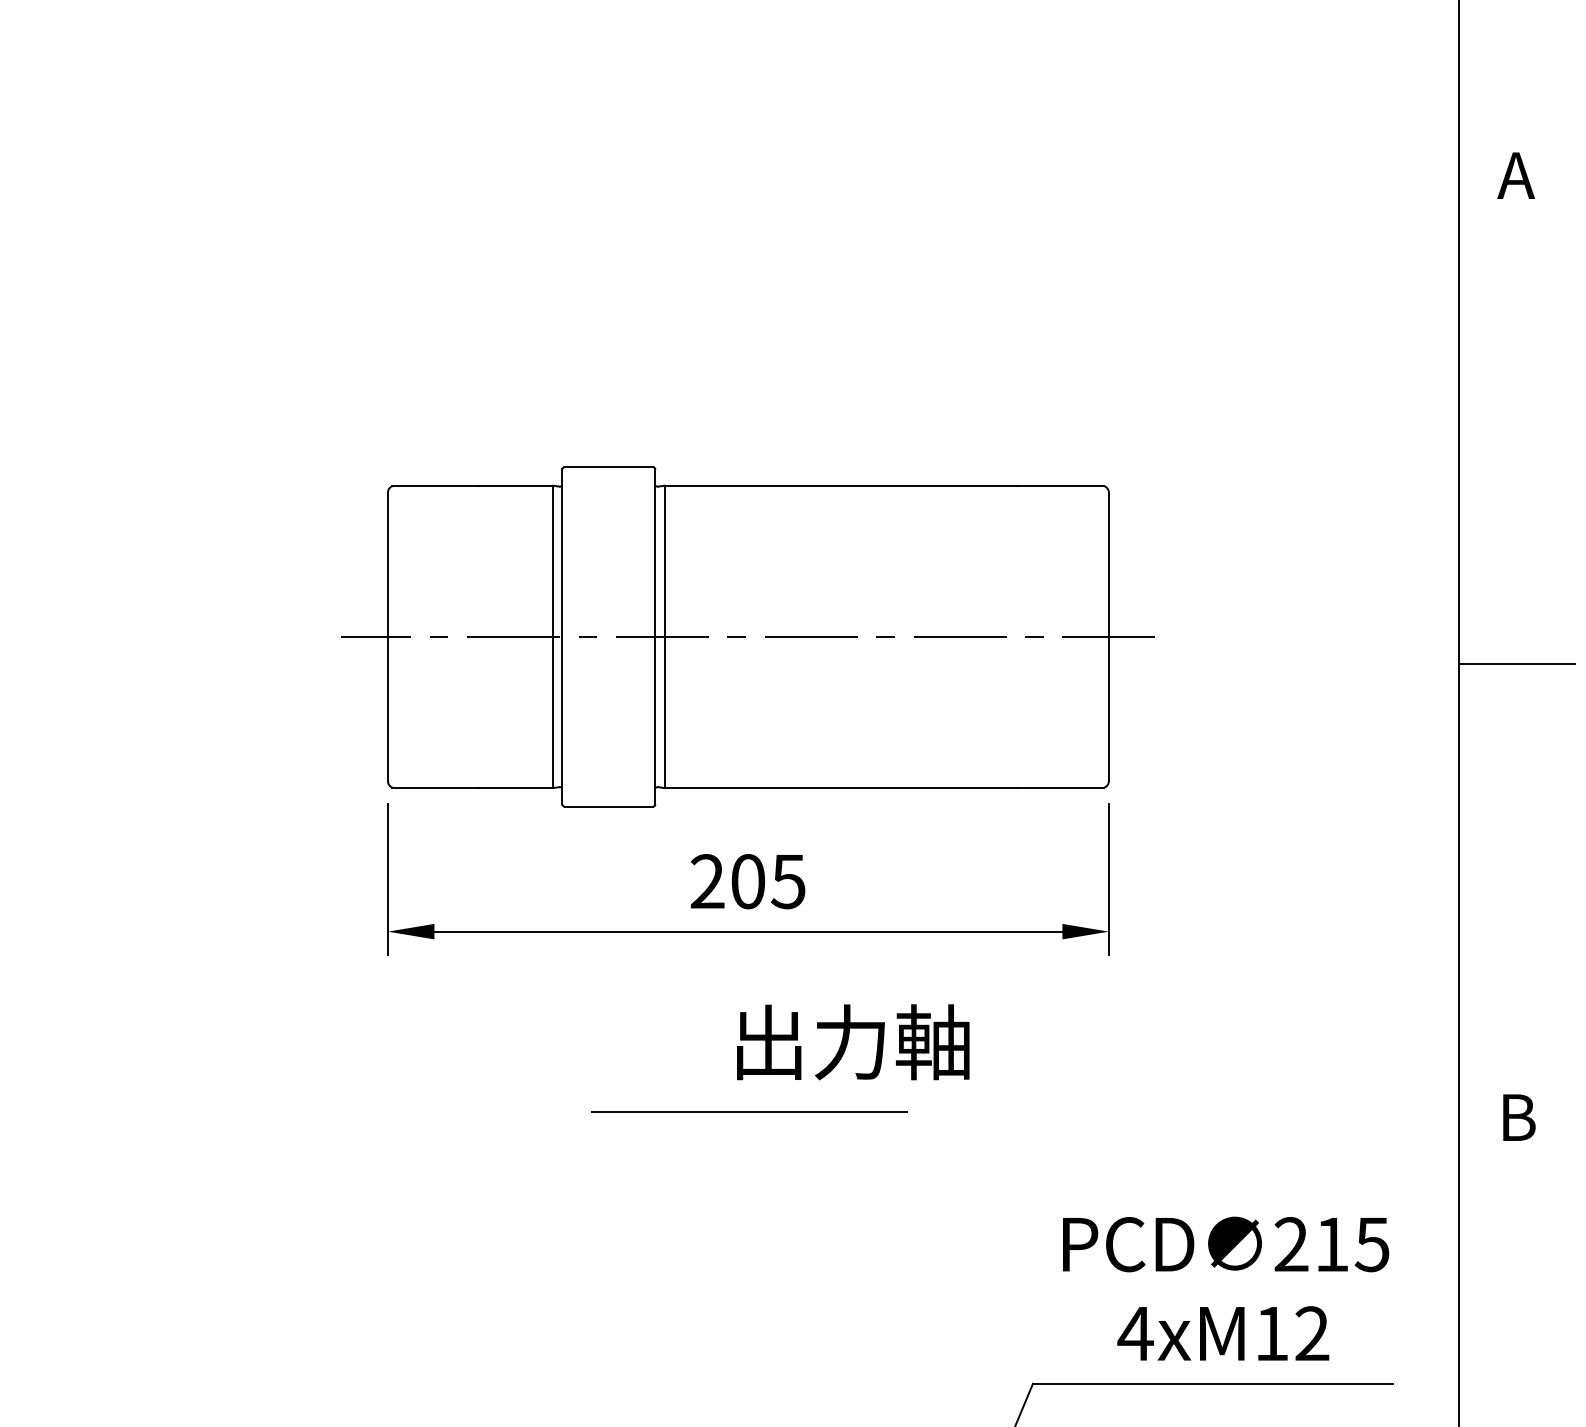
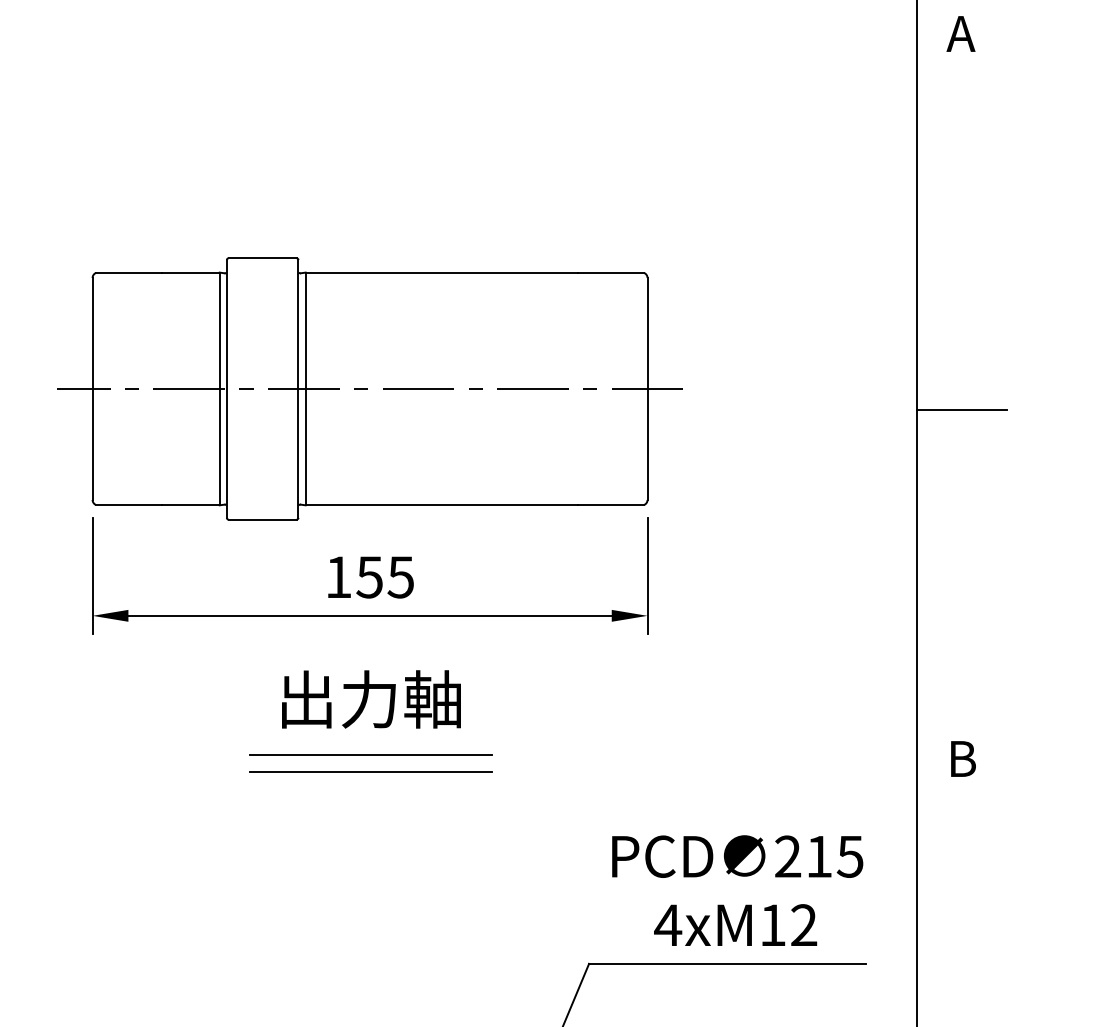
text: (727, 881) -> (353, 577), 205 -> 155
text: (853, 1042) -> (371, 699), moved
line: (749, 1134) -> (370, 771), added

